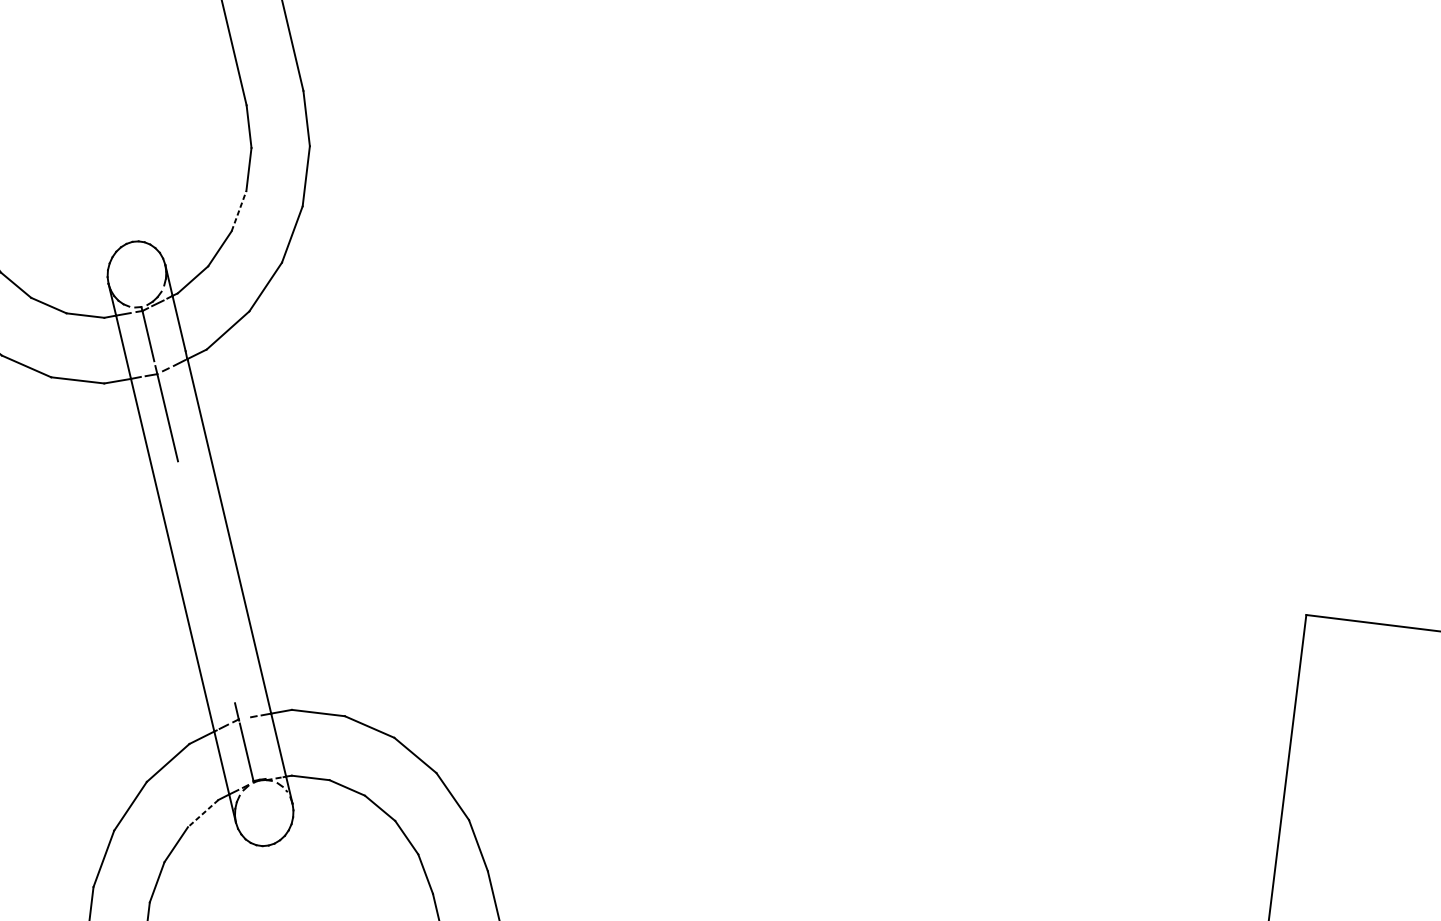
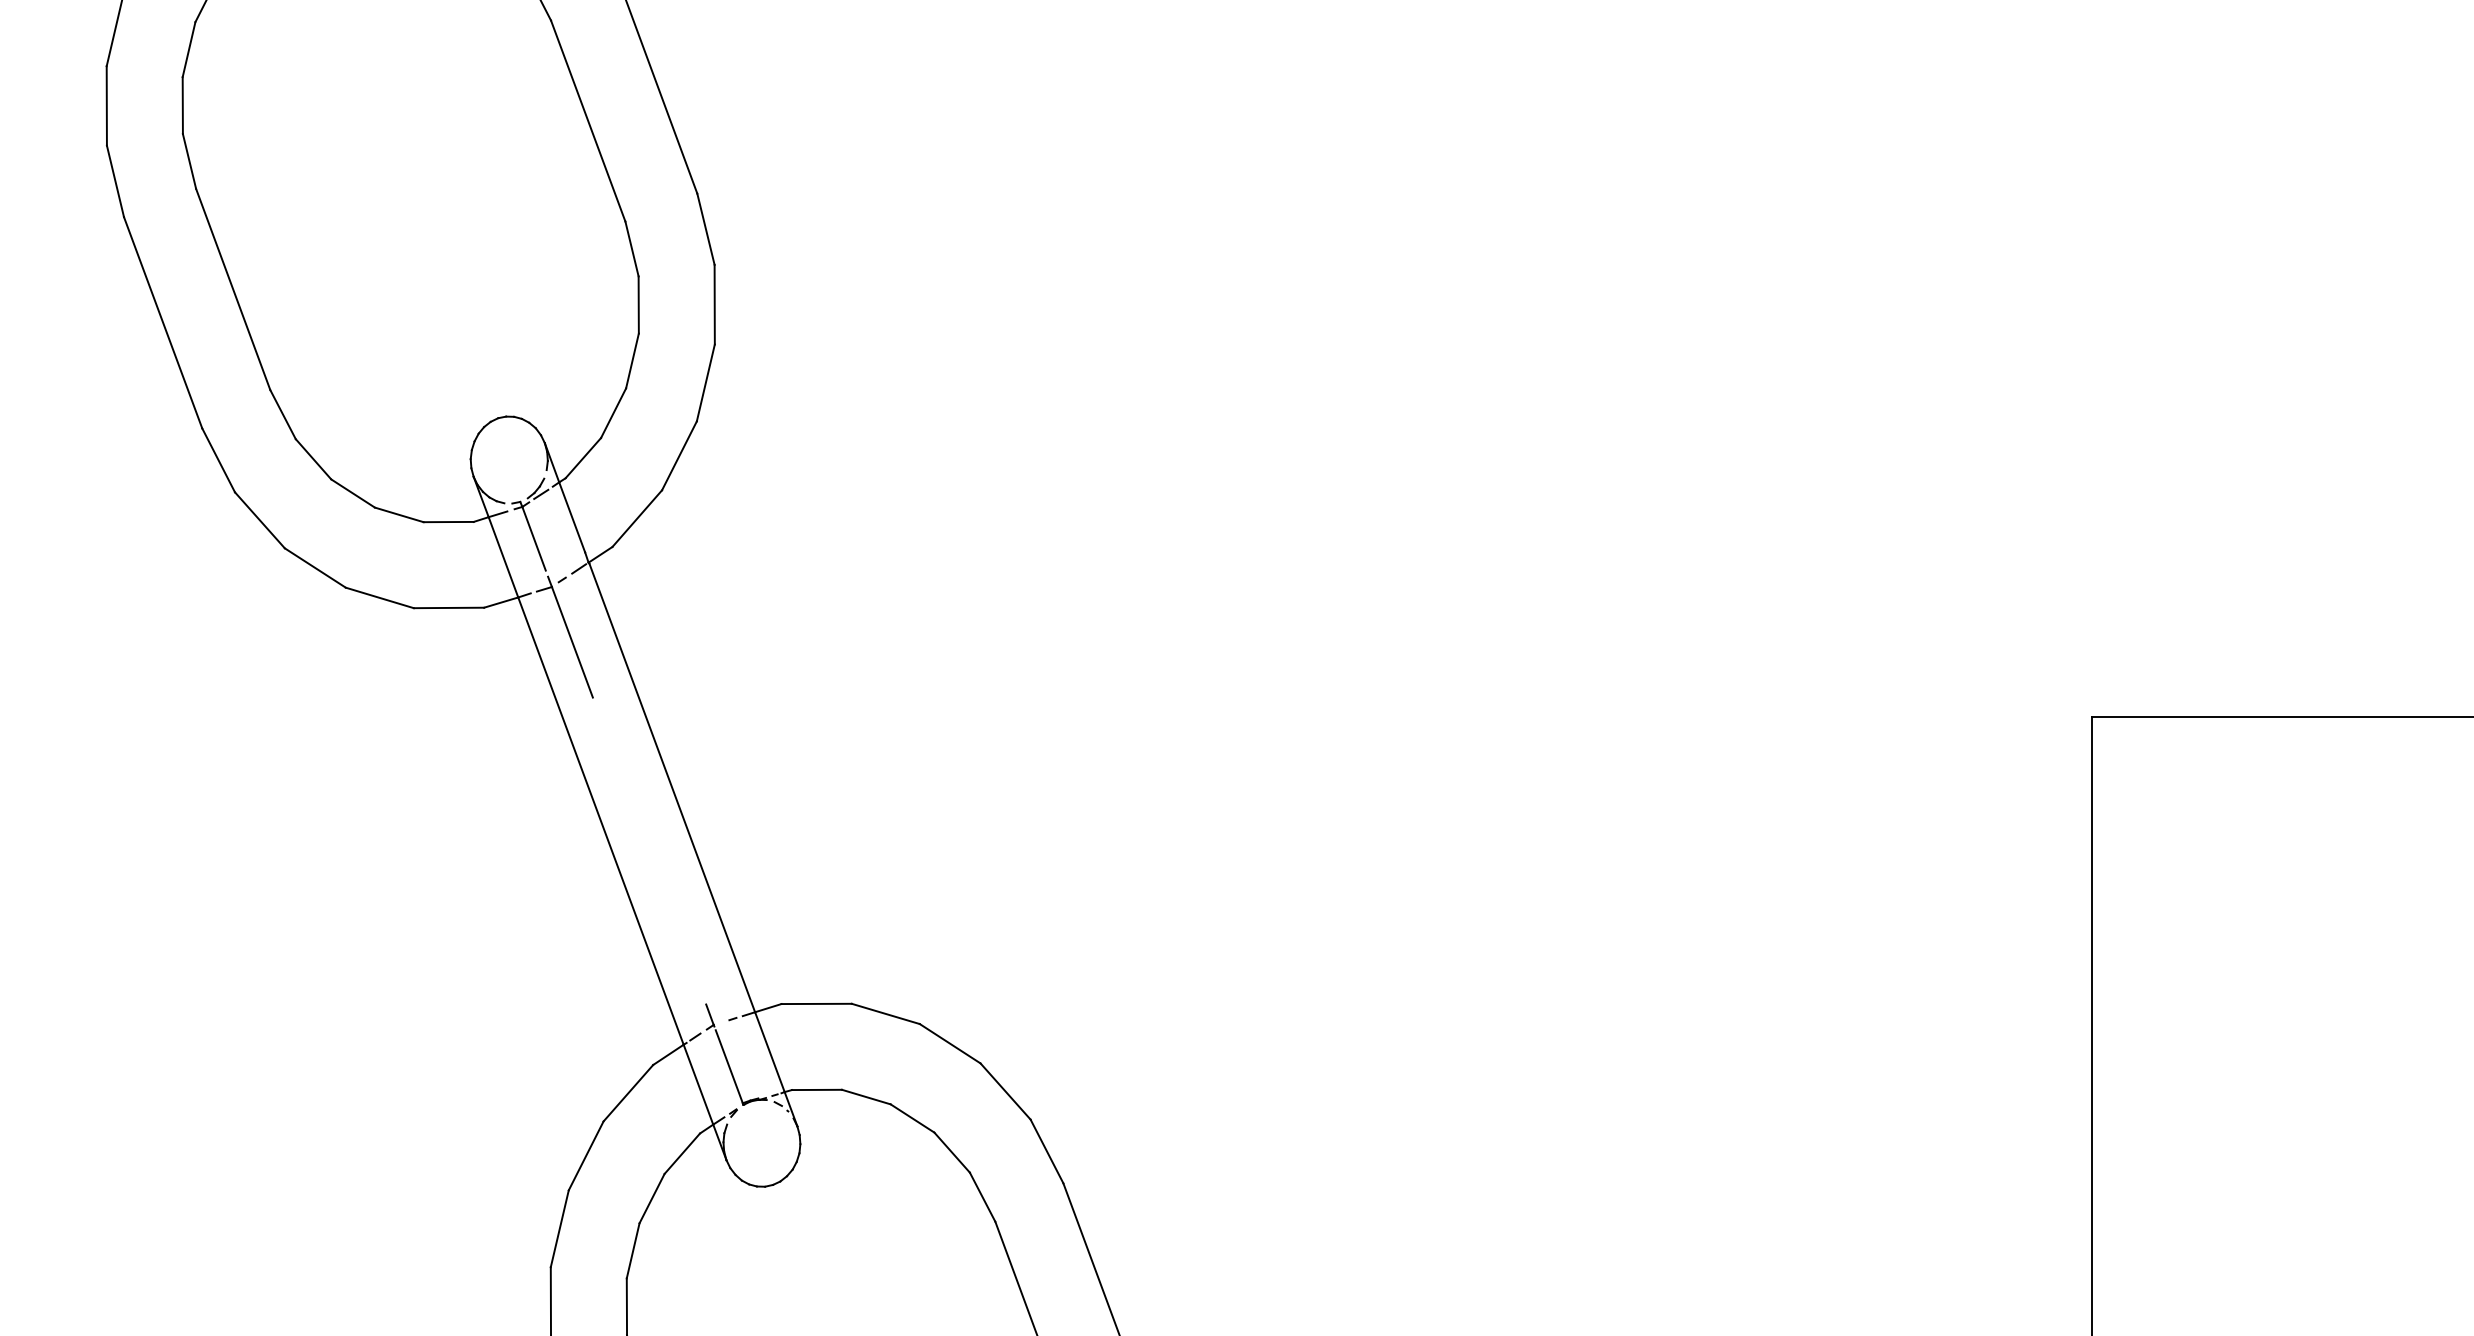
line: (239, 210) -> (632, 360), dashed -> solid
line: (203, 813) -> (682, 1153), dashed -> solid

